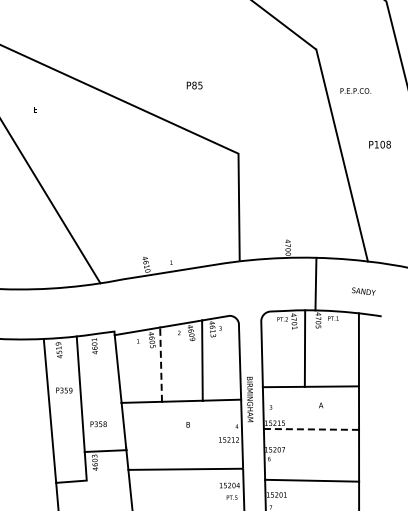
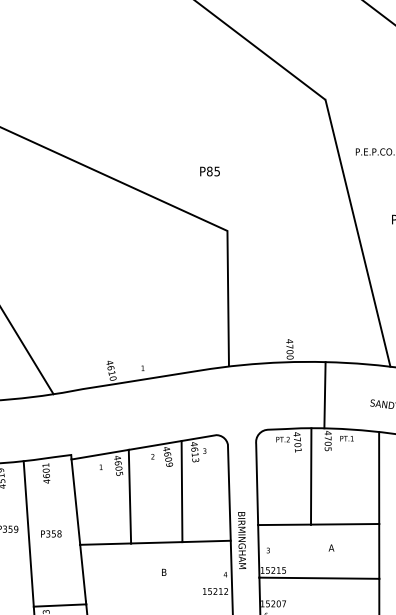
text: (194, 85) -> (209, 171), moved
line: (161, 364) -> (130, 496), dashed -> solid
text: (98, 424) -> (51, 534), moved
line: (311, 429) -> (319, 578), dashed -> solid

